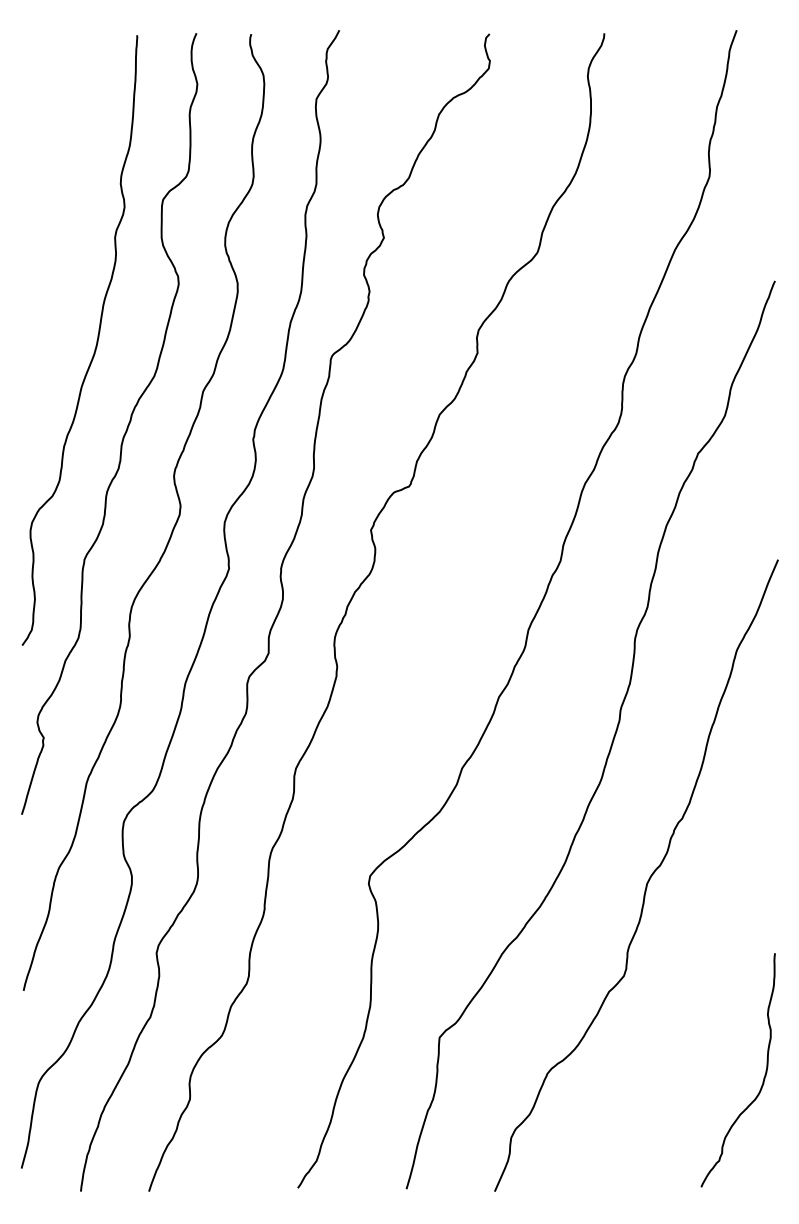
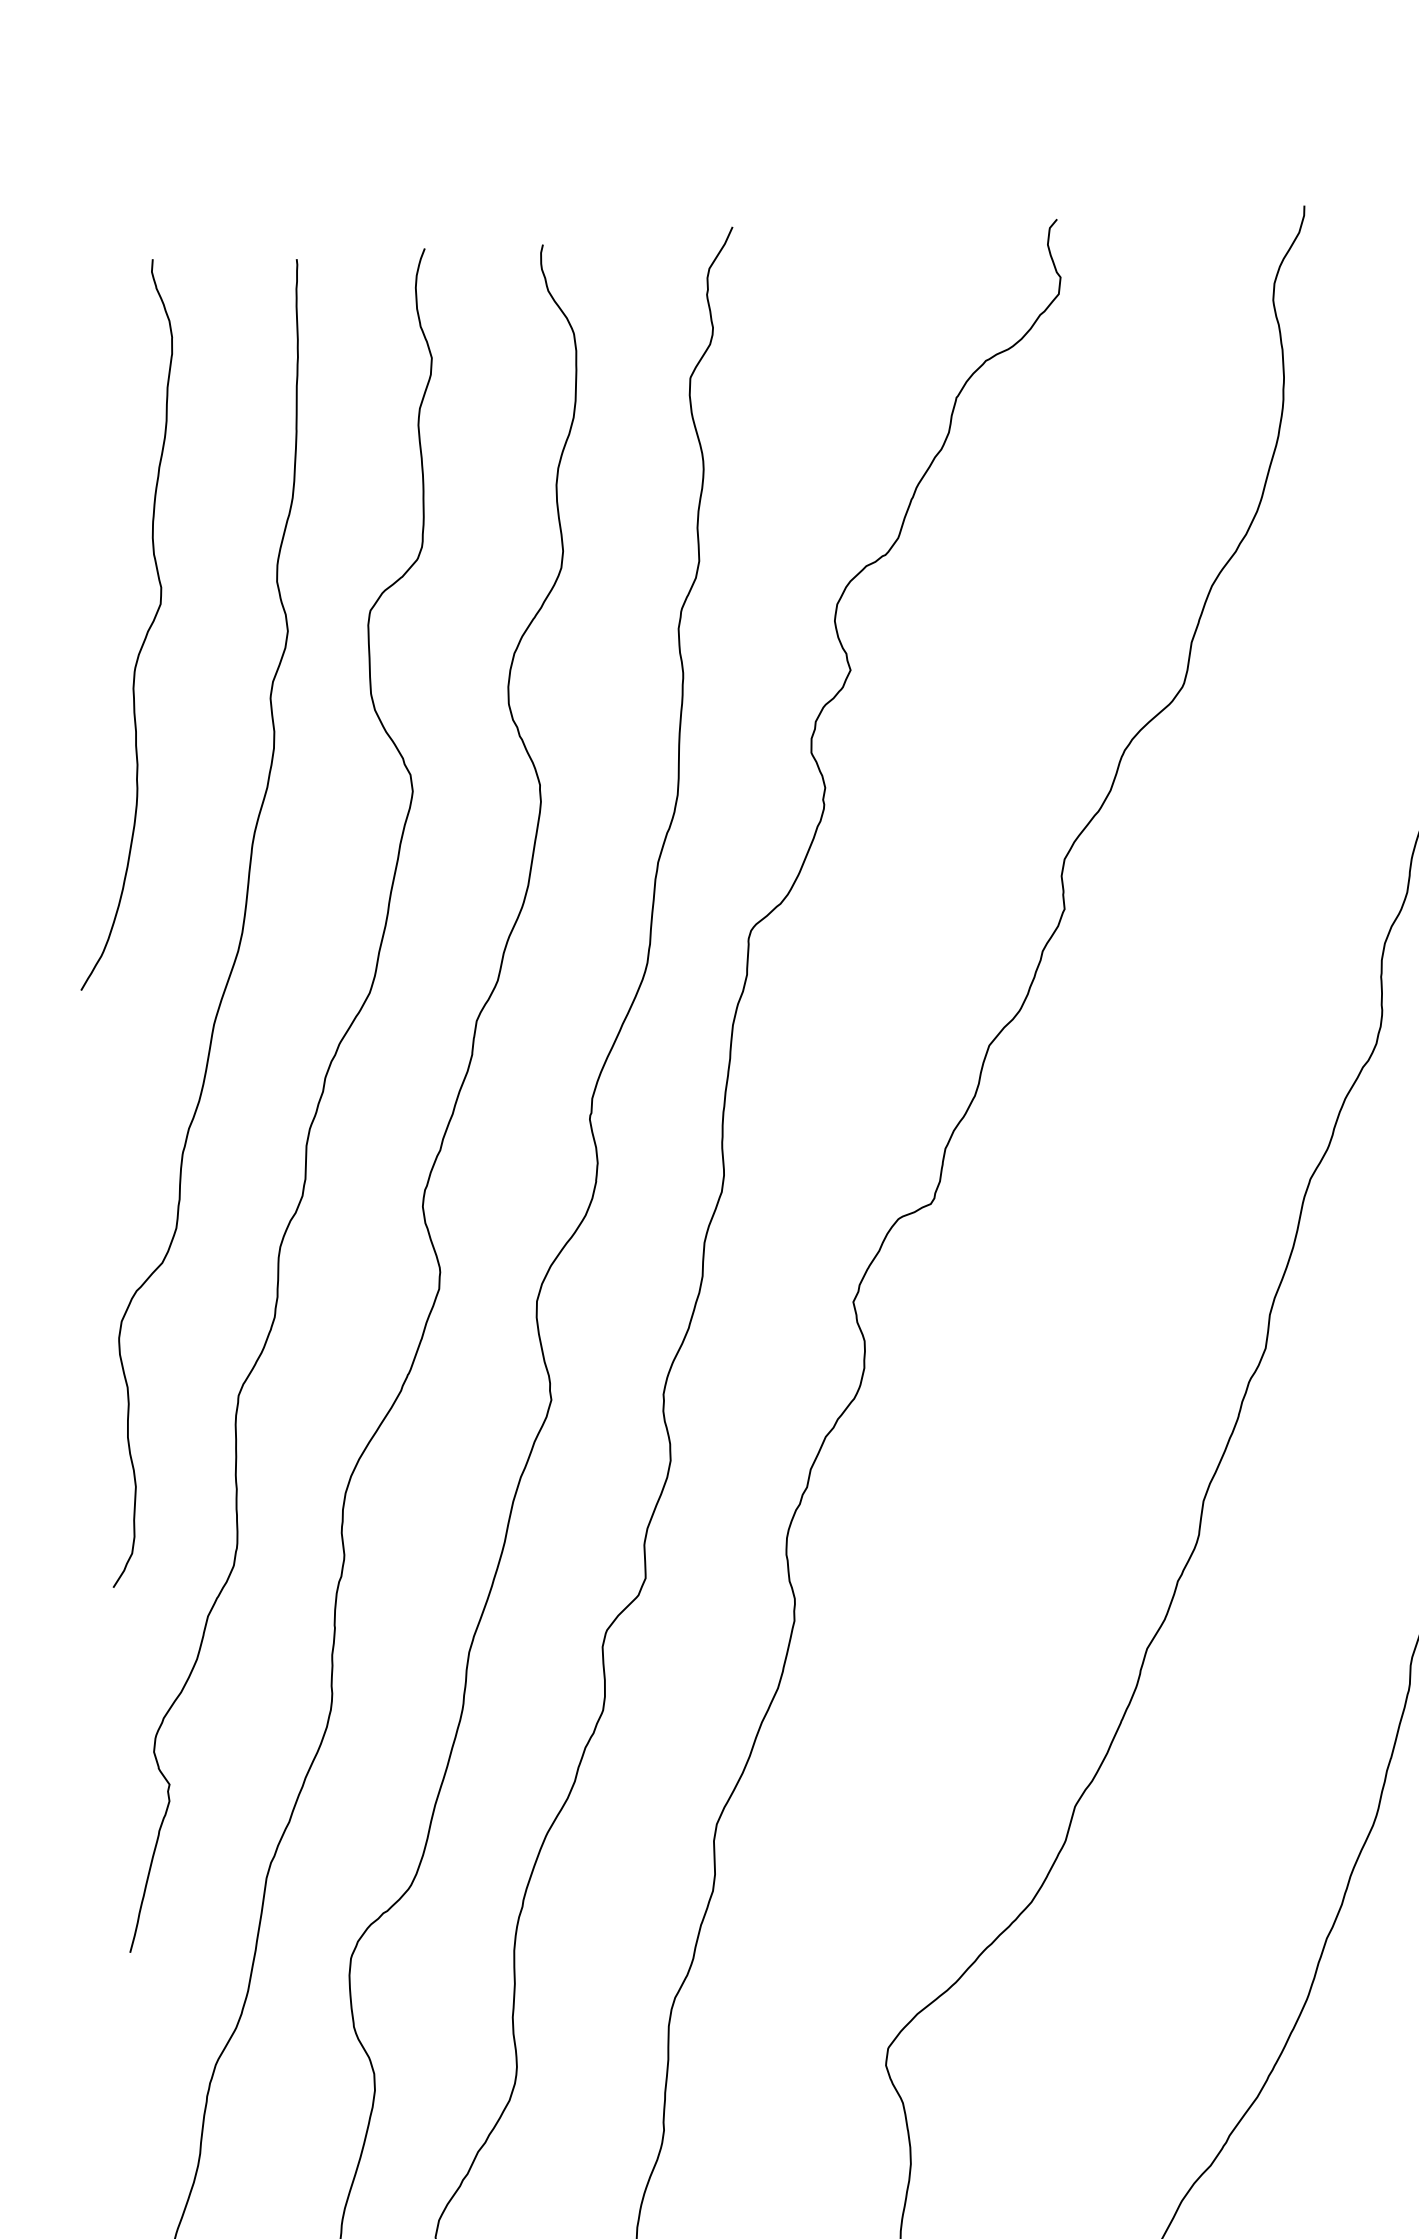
curve: (58, 204) -> (144, 632), added

